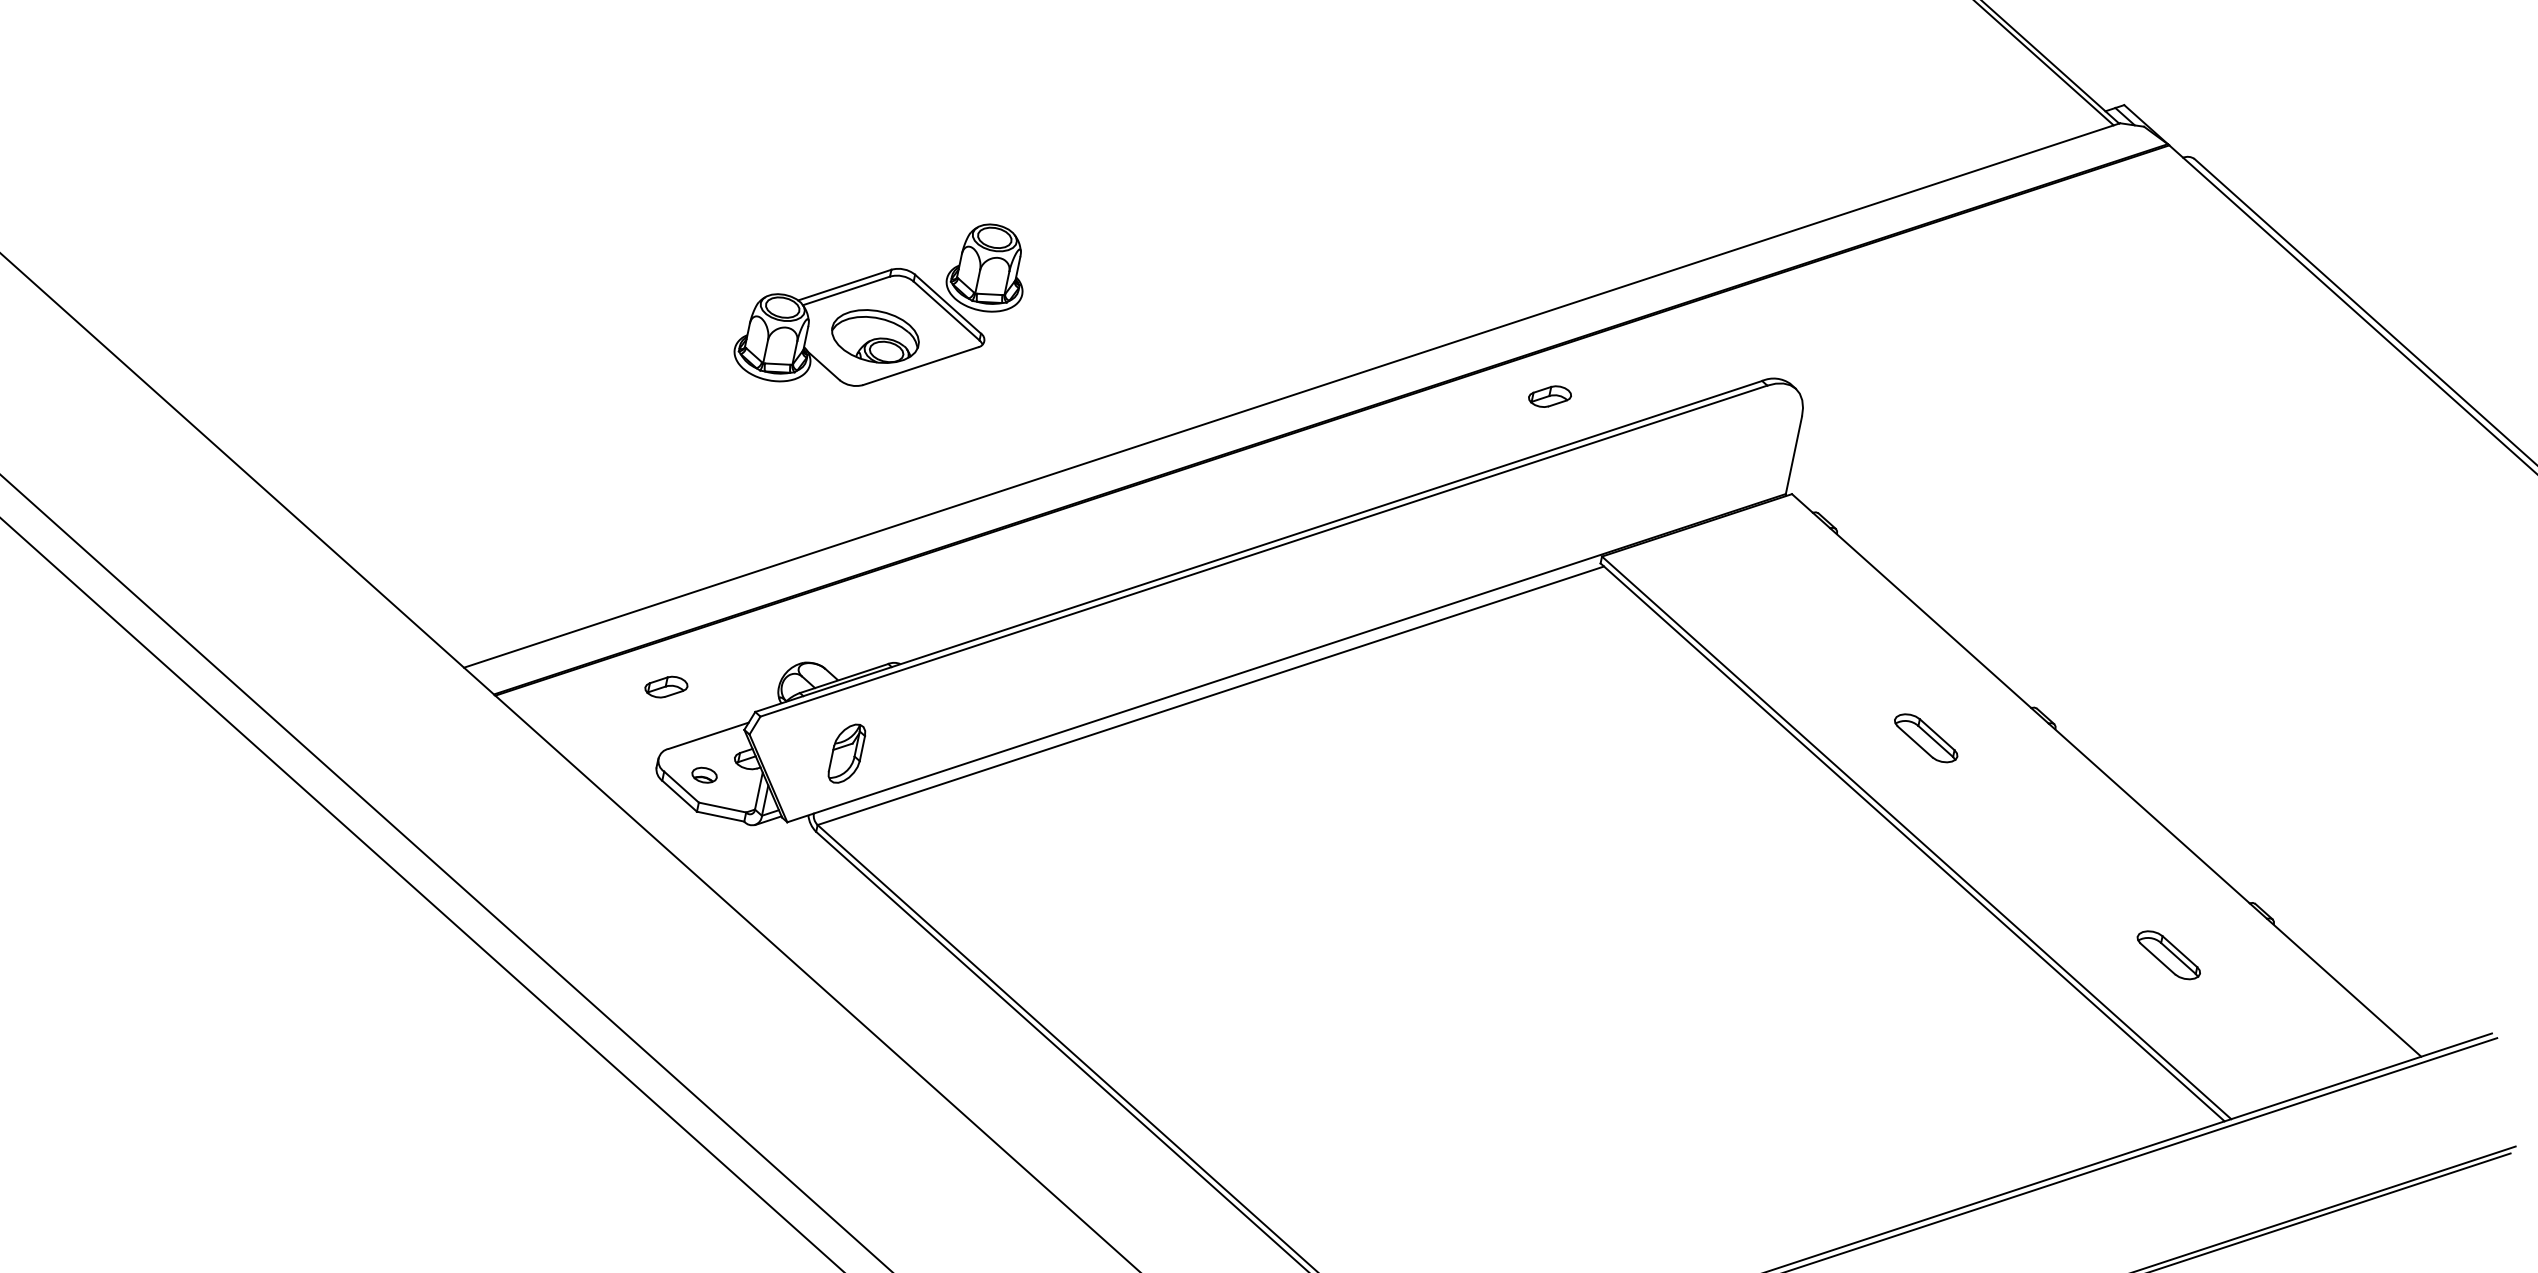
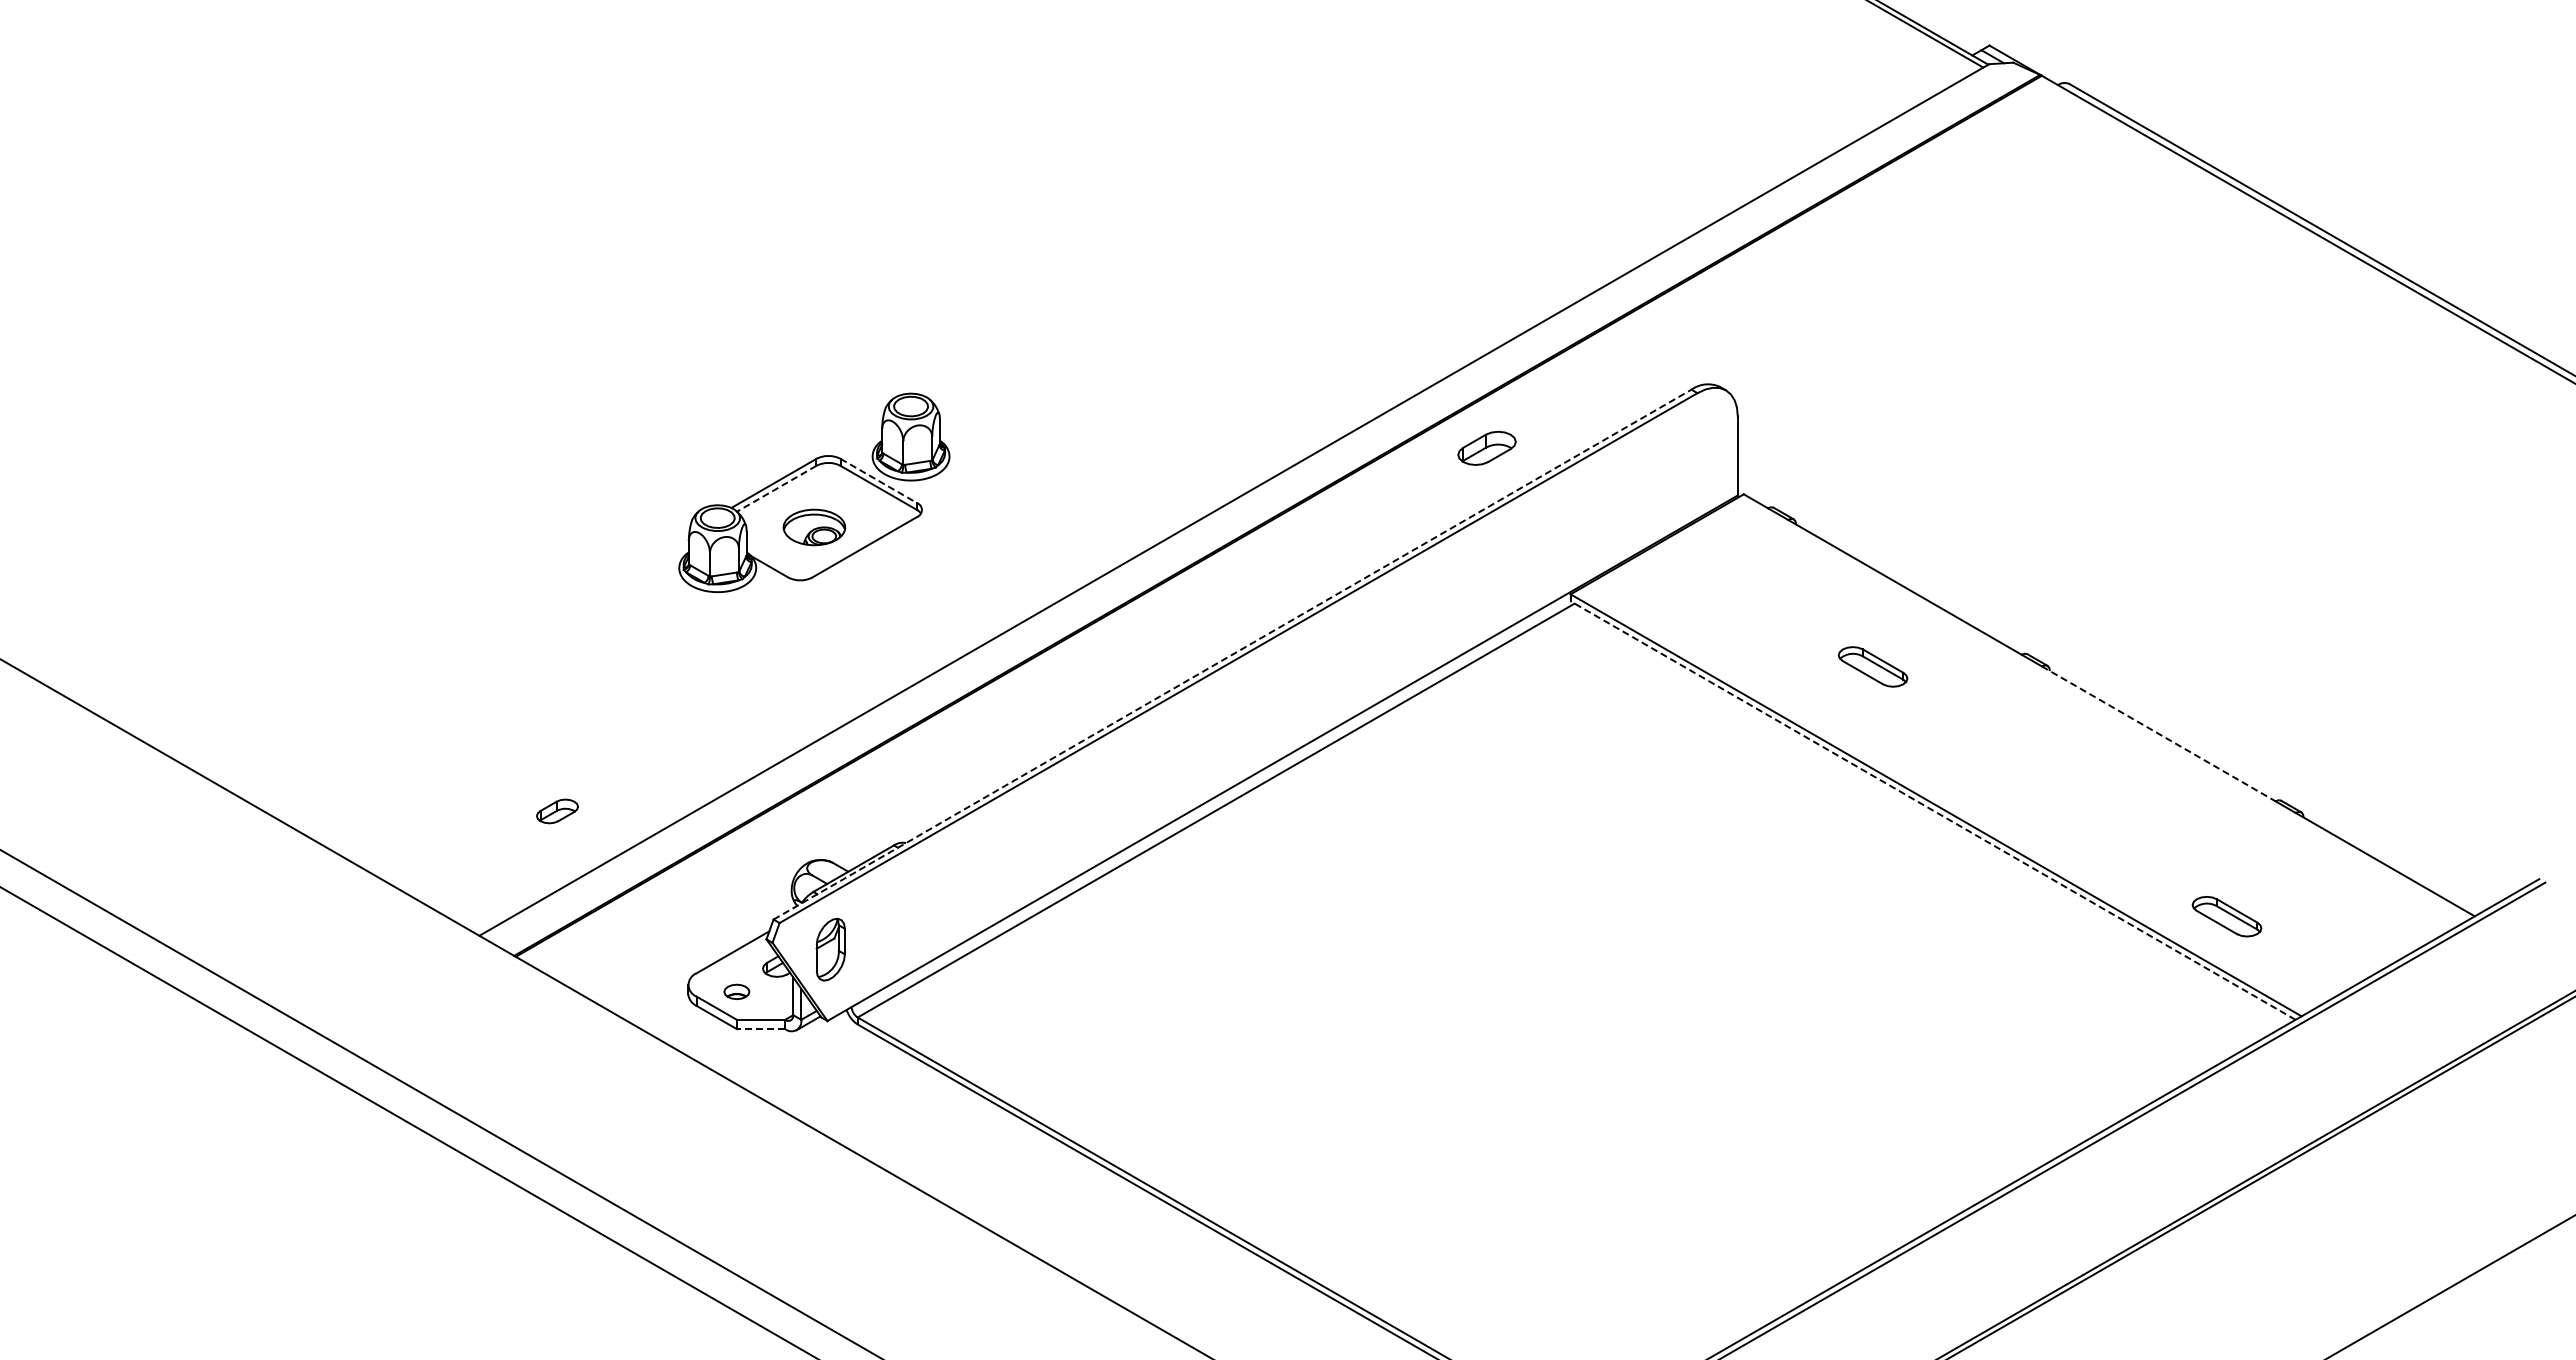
line: (846, 290) -> (776, 488), solid -> dashed
line: (948, 304) -> (879, 481), solid -> dashed
part: (875, 336) -> (814, 527), size x0.7
part: (1549, 396) -> (1486, 448), size x1.4
line: (1258, 546) -> (1232, 654), solid -> dashed
part: (666, 687) -> (557, 811), moved
part: (1925, 737) -> (1872, 666), moved
part: (846, 753) -> (830, 949), moved
line: (2149, 813) -> (2158, 733), solid -> dashed
line: (720, 816) -> (760, 1029), solid -> dashed
line: (1913, 842) -> (1933, 810), solid -> dashed
part: (2168, 955) -> (2226, 916), moved

